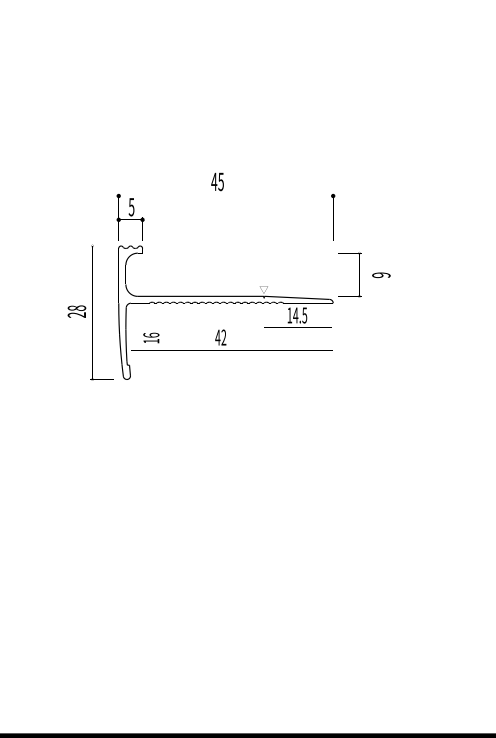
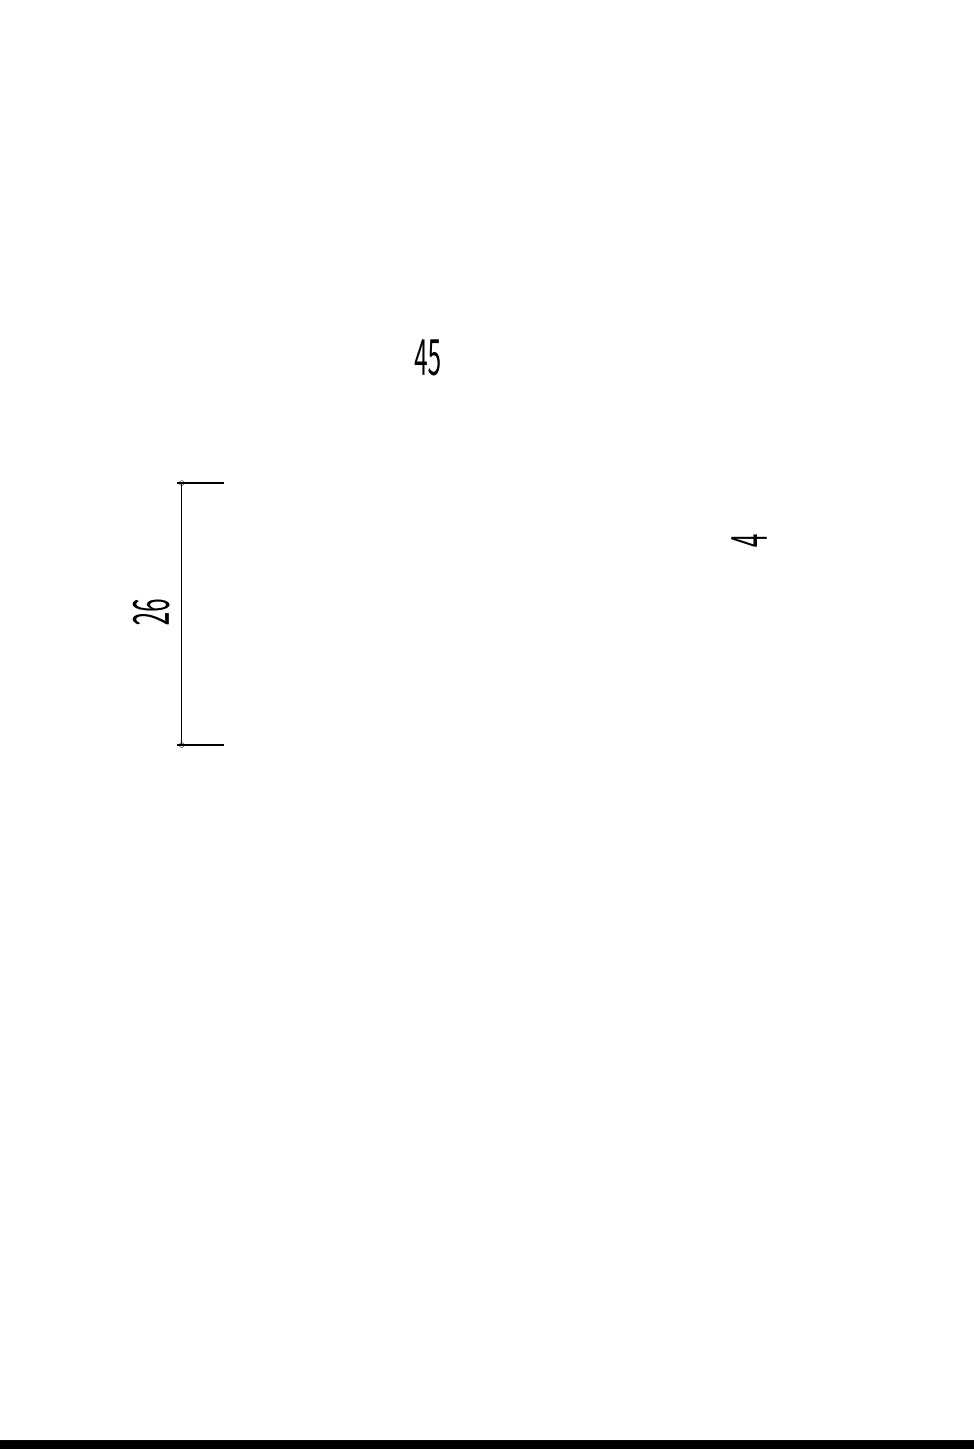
text: (381, 275) -> (749, 540), 9 -> 4
part: (238, 295) -> (468, 580), removed
text: (76, 307) -> (150, 603), 28 -> 26

